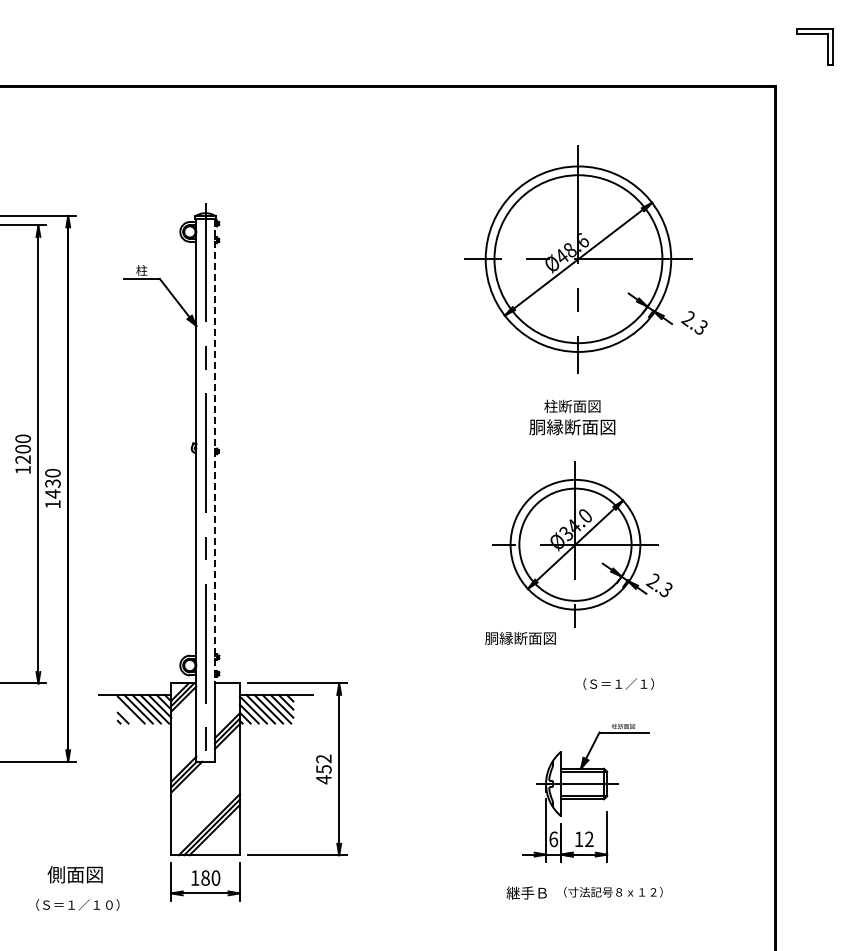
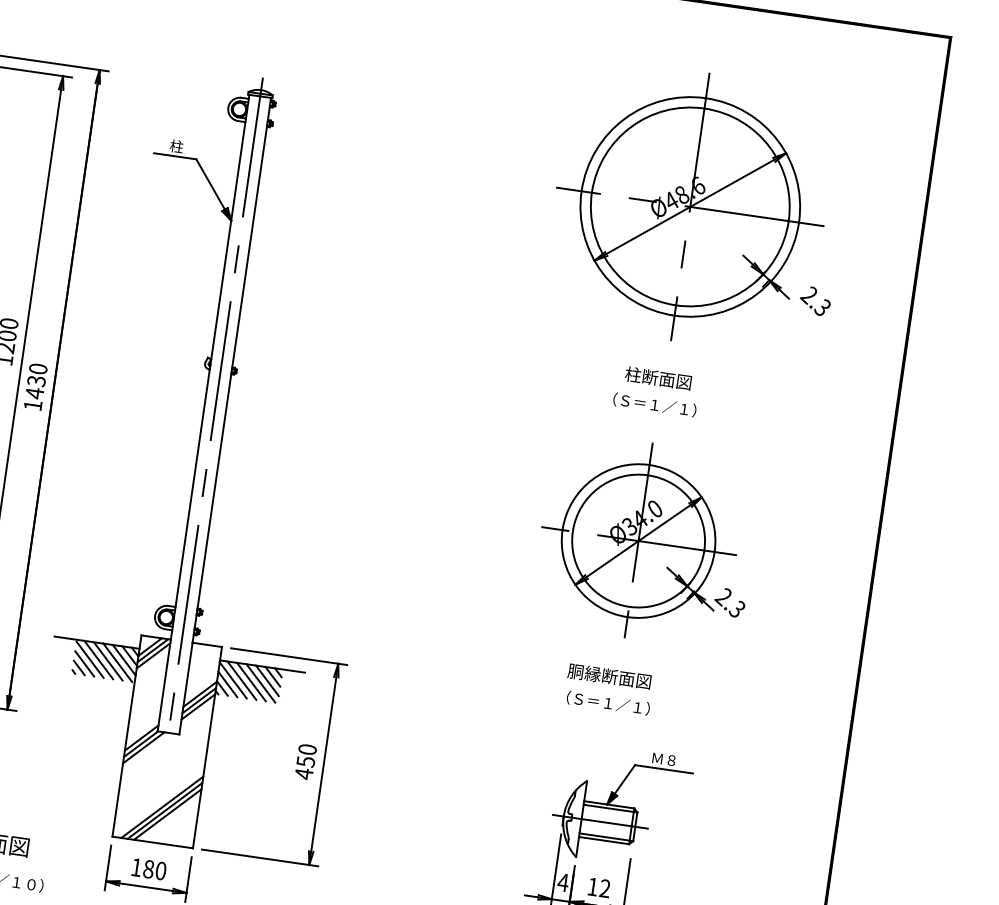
text: (572, 427) -> (654, 403), 胴縁断面図 -> （Ｓ＝１／１）
line: (214, 451) -> (231, 370), dashed -> solid
text: (520, 637) -> (609, 675), moved
text: (618, 683) -> (608, 702), moved
line: (126, 713) -> (83, 663), added
text: (623, 723) -> (664, 758), 柱断面図 -> Ｍ８
text: (323, 758) -> (307, 749), 452 -> 450
text: (553, 839) -> (563, 882), 6 -> 4

